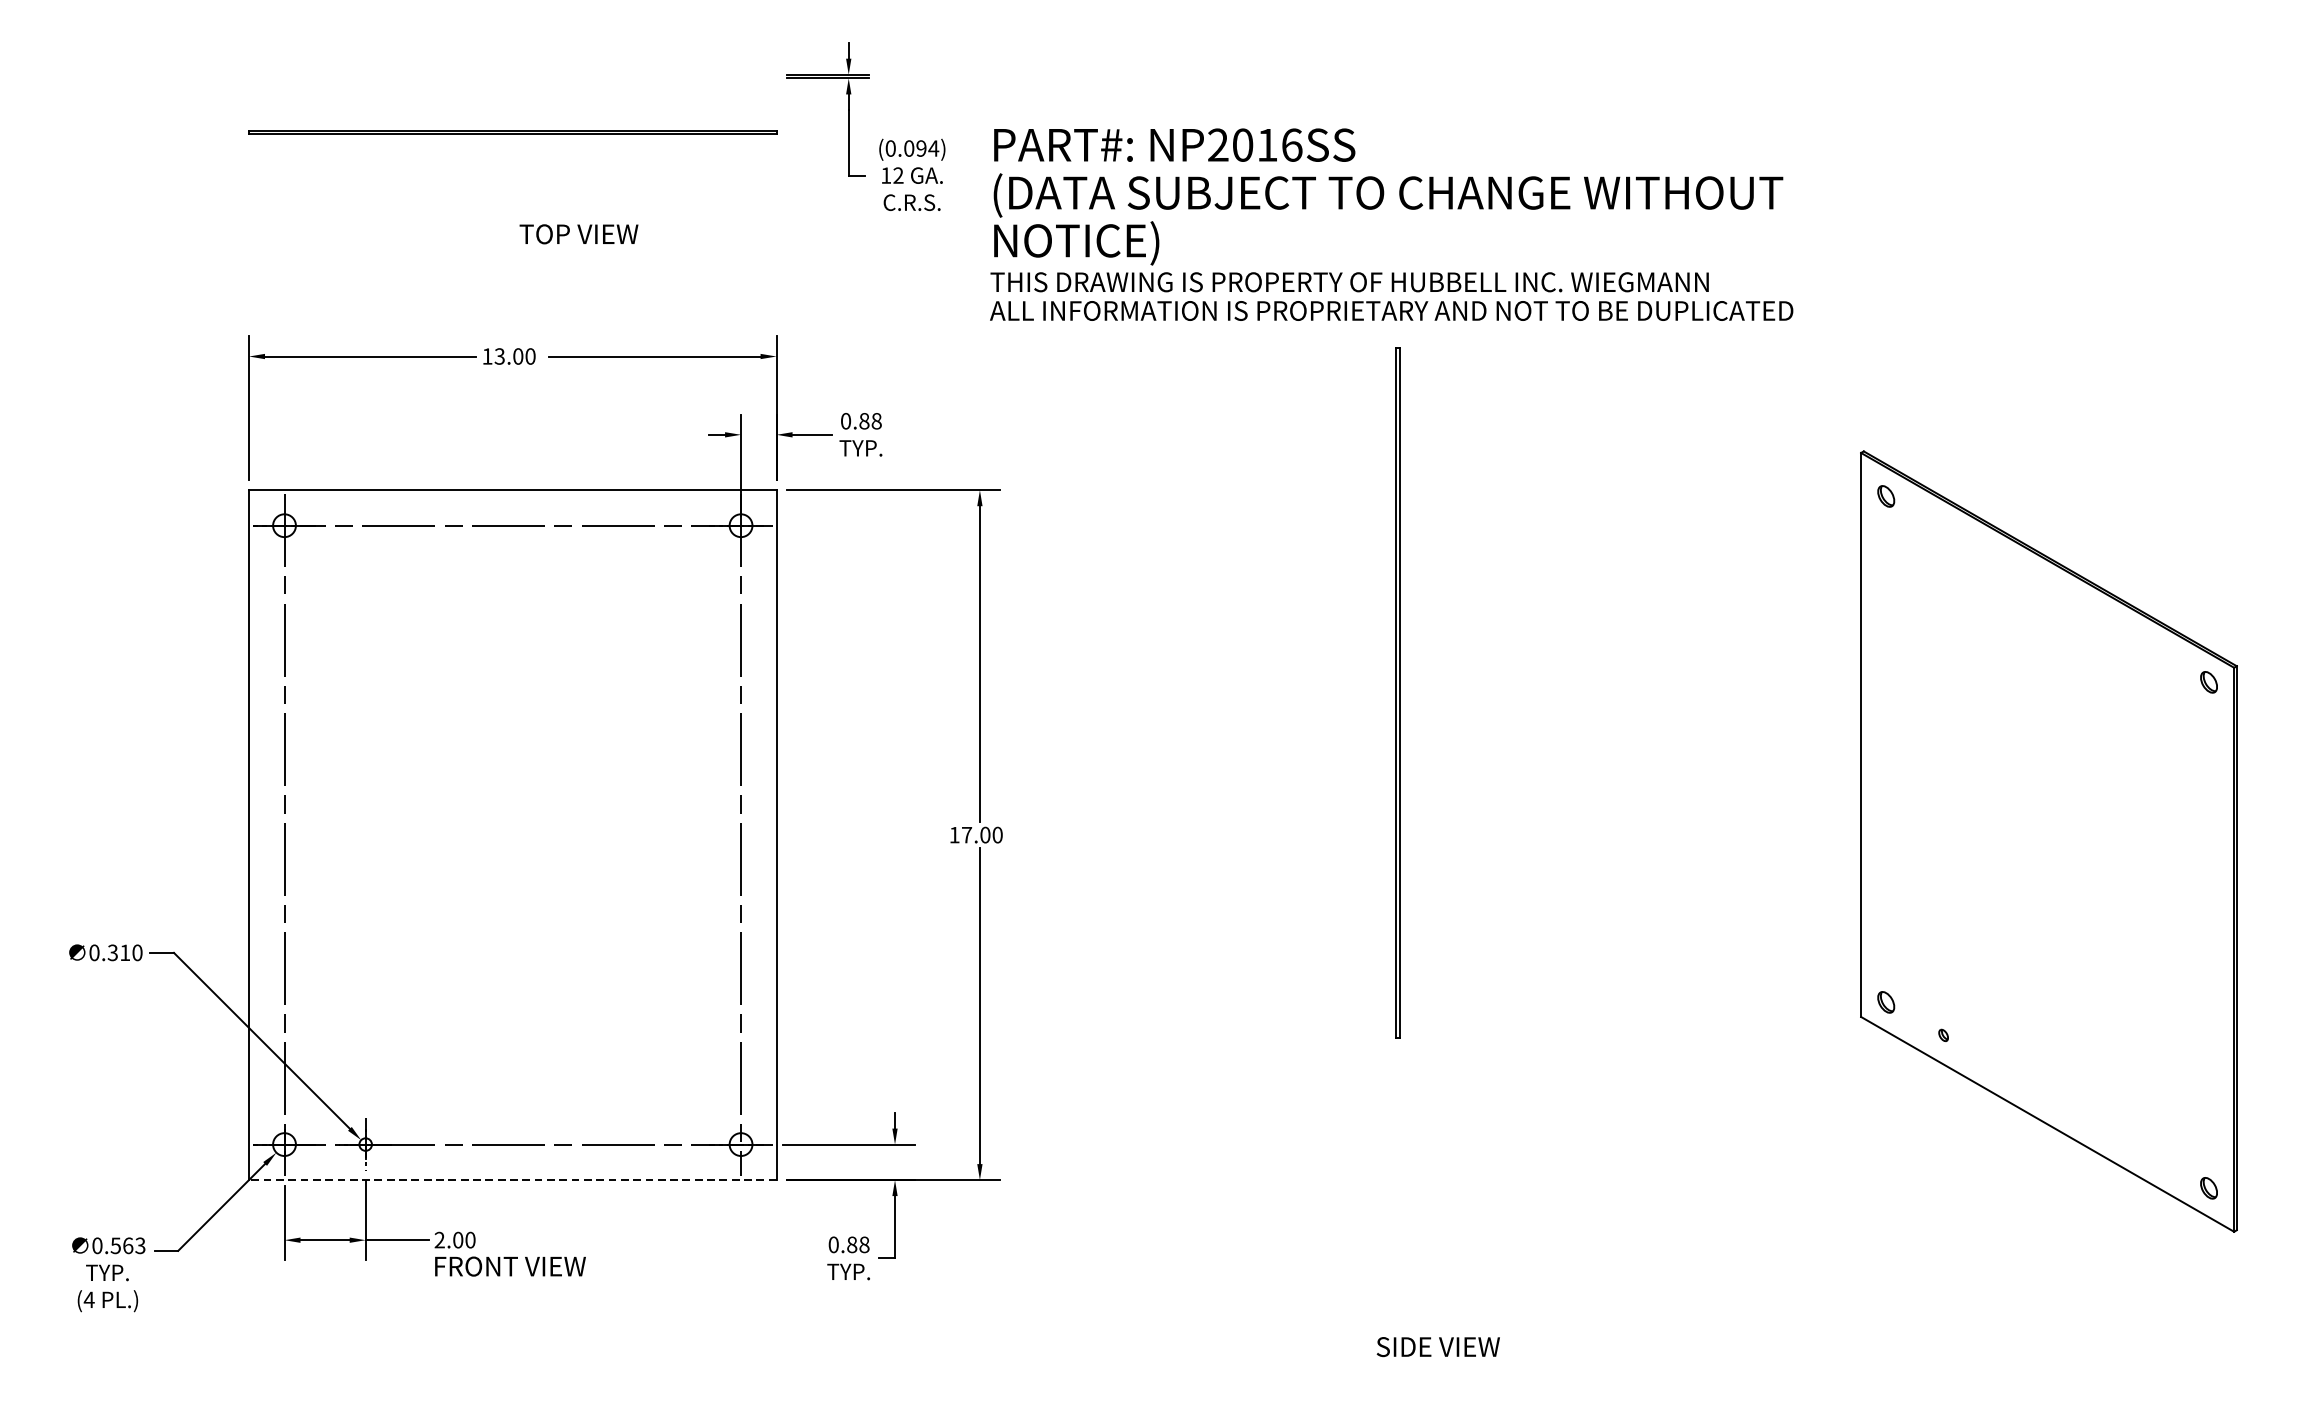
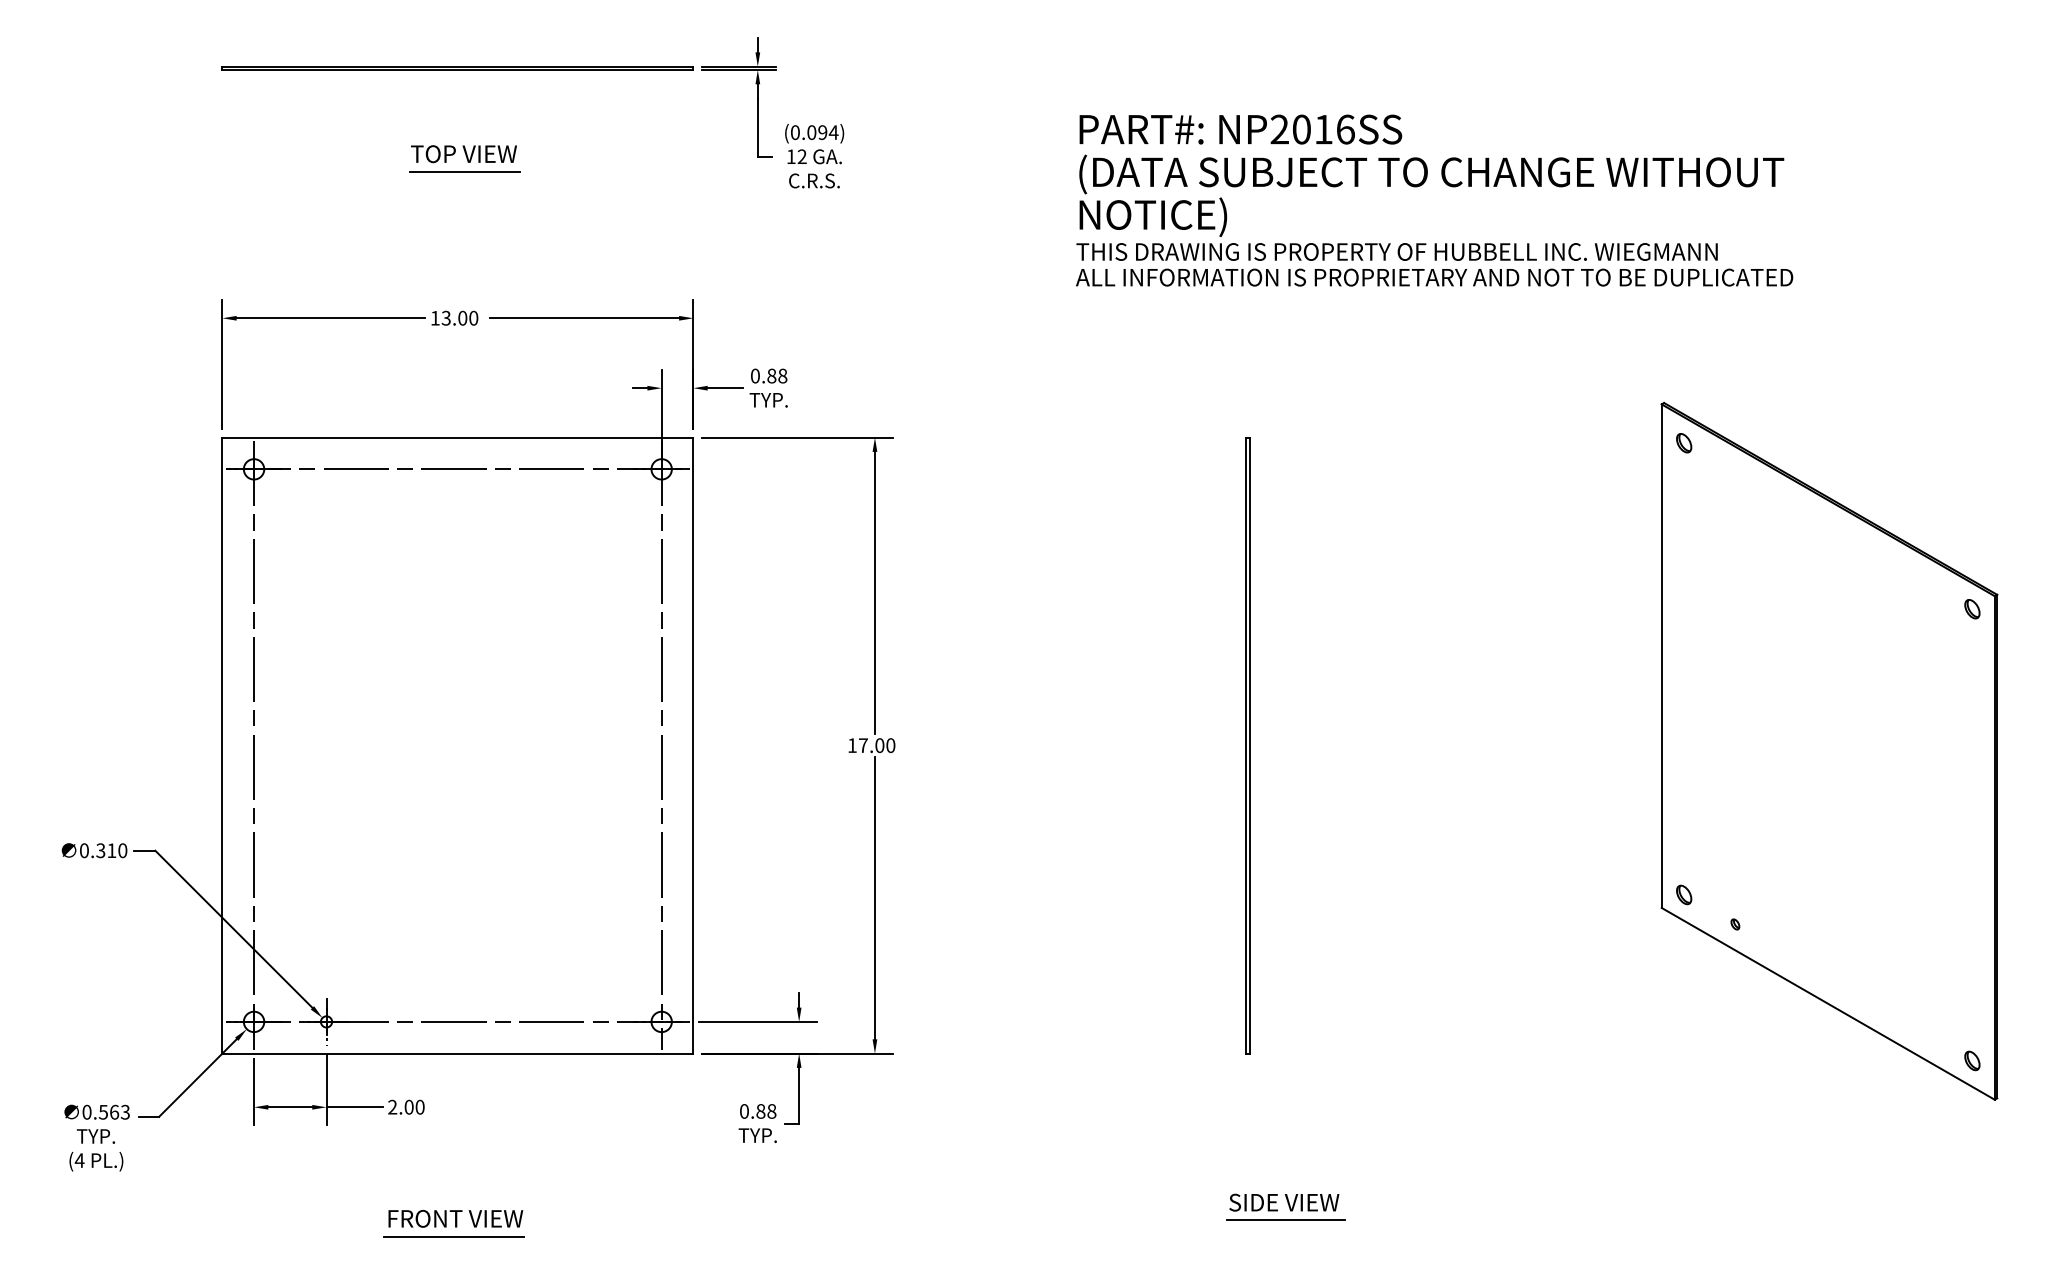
line: (512, 131) -> (457, 67), moved
line: (520, 192) -> (464, 171), added
text: (1391, 224) -> (1434, 200), moved
text: (578, 234) -> (463, 154), moved
part: (1397, 692) -> (1247, 745), moved
line: (512, 1179) -> (457, 1053), dashed -> solid
text: (510, 1266) -> (455, 1218), moved
line: (1439, 1367) -> (1285, 1220), added
line: (508, 1384) -> (454, 1236), added

